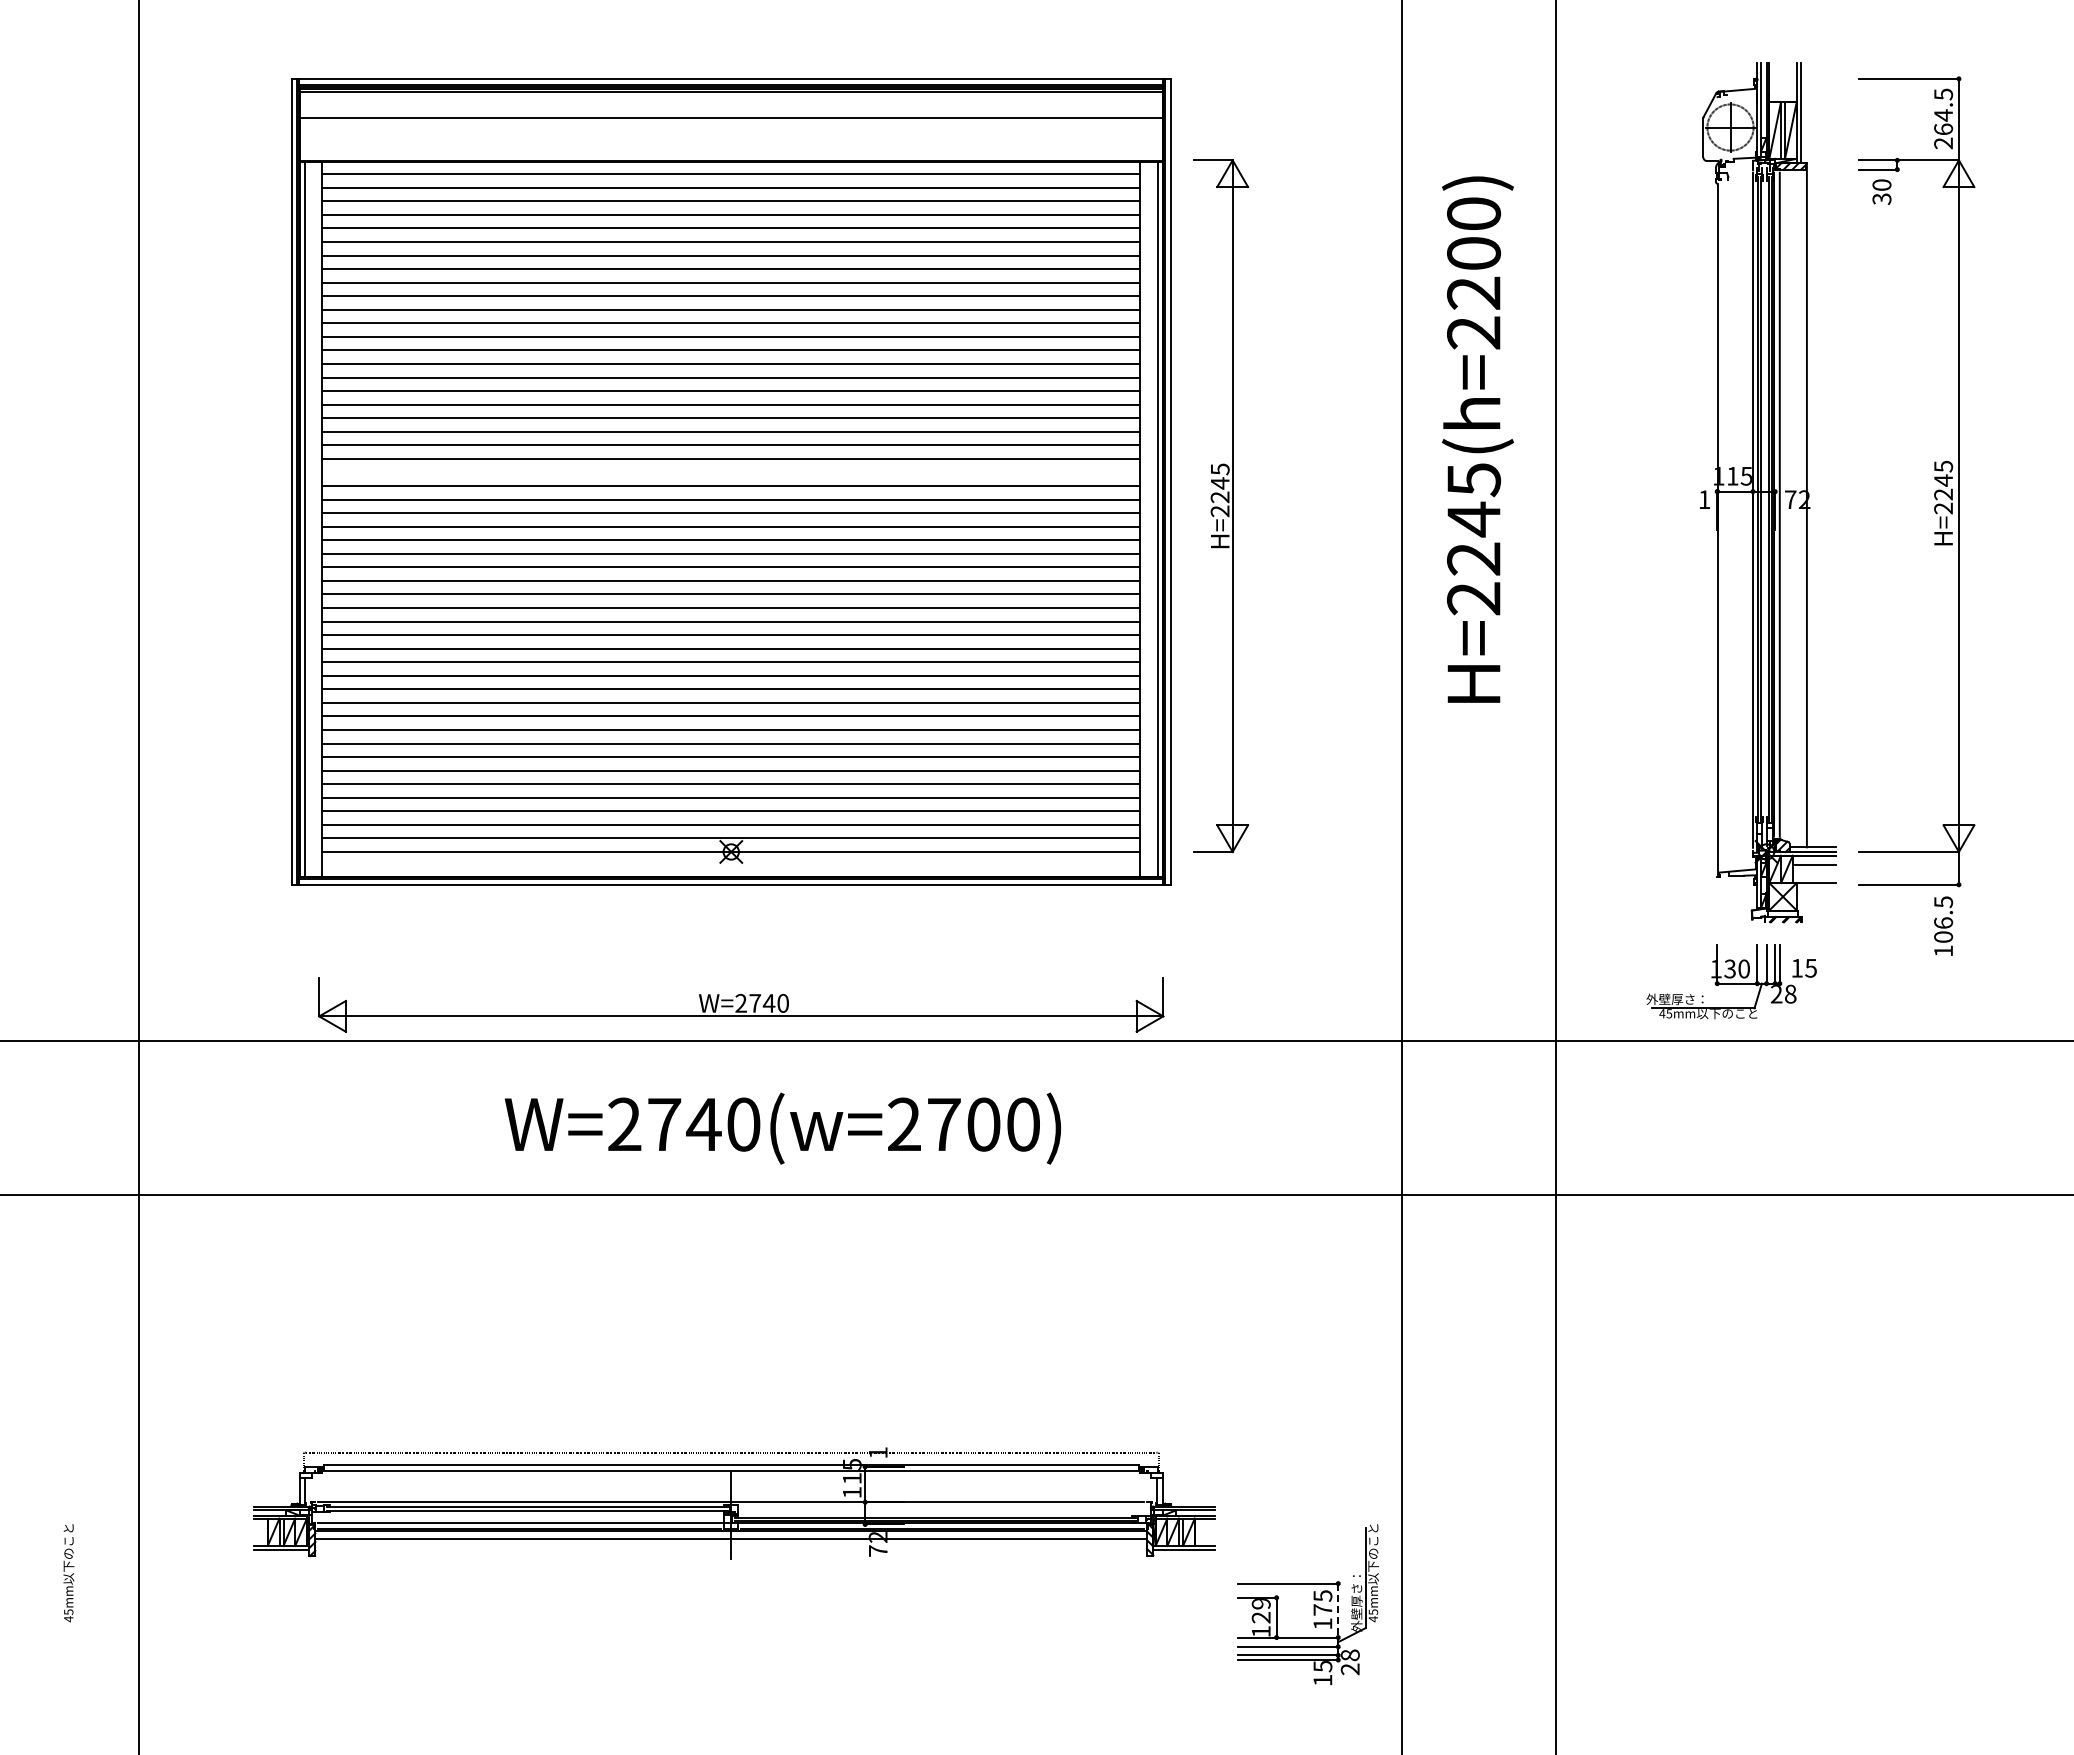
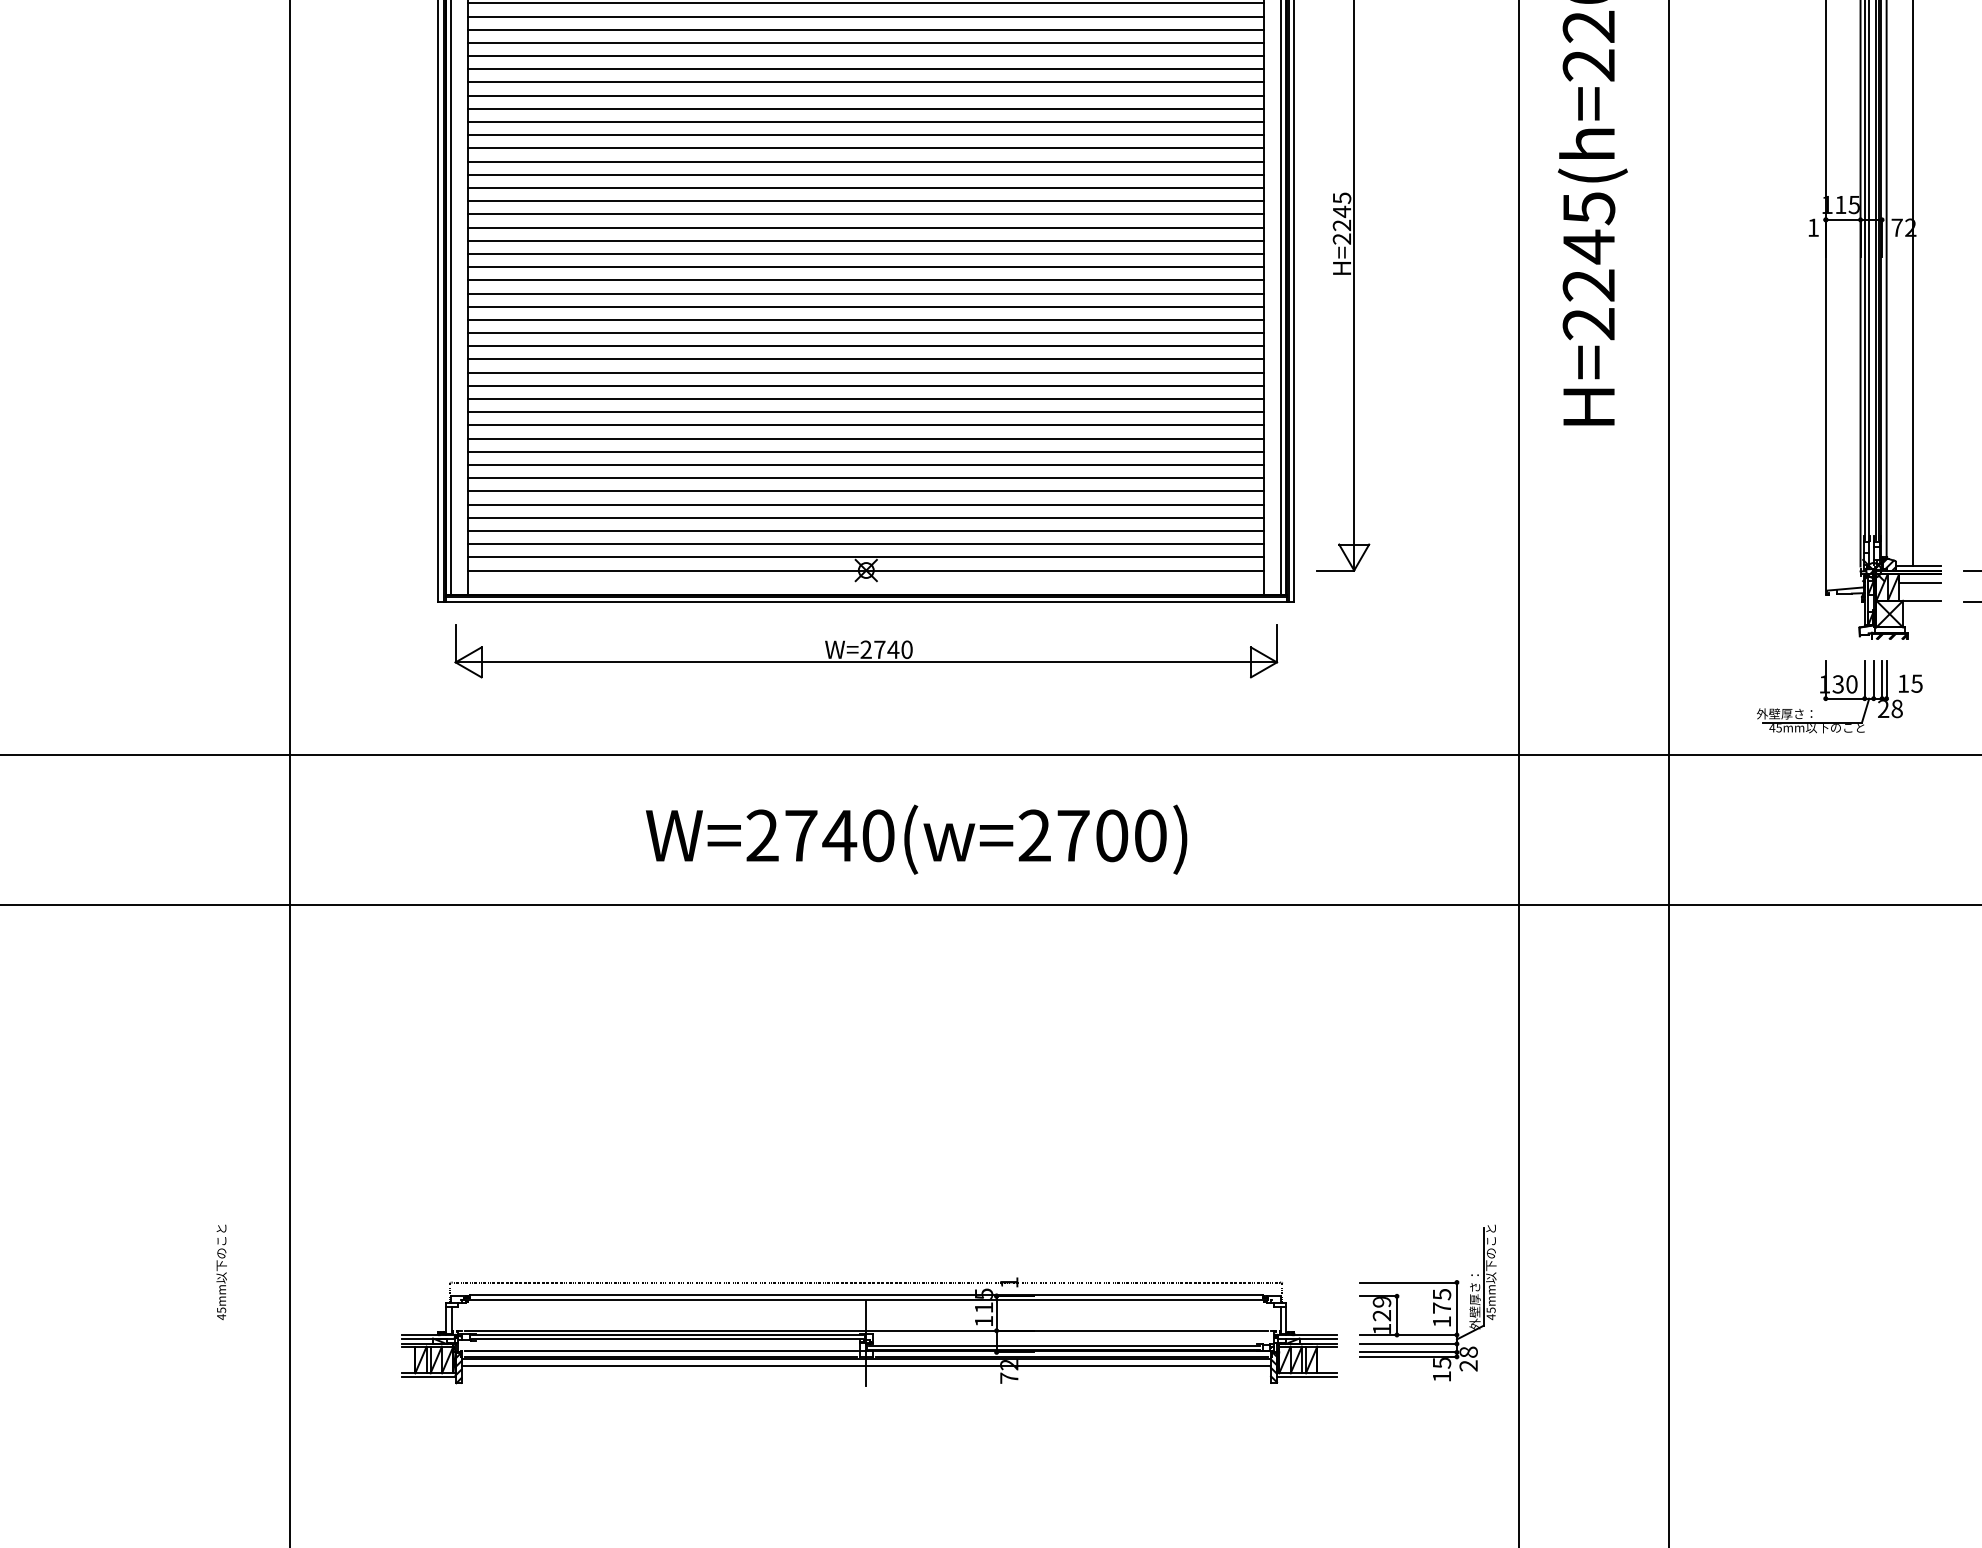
line: (731, 472) -> (866, 201), added
part: (741, 1004) -> (866, 650), moved
part: (734, 1503) -> (869, 1331), moved
line: (1338, 1610) -> (1457, 1308), dashed -> solid

